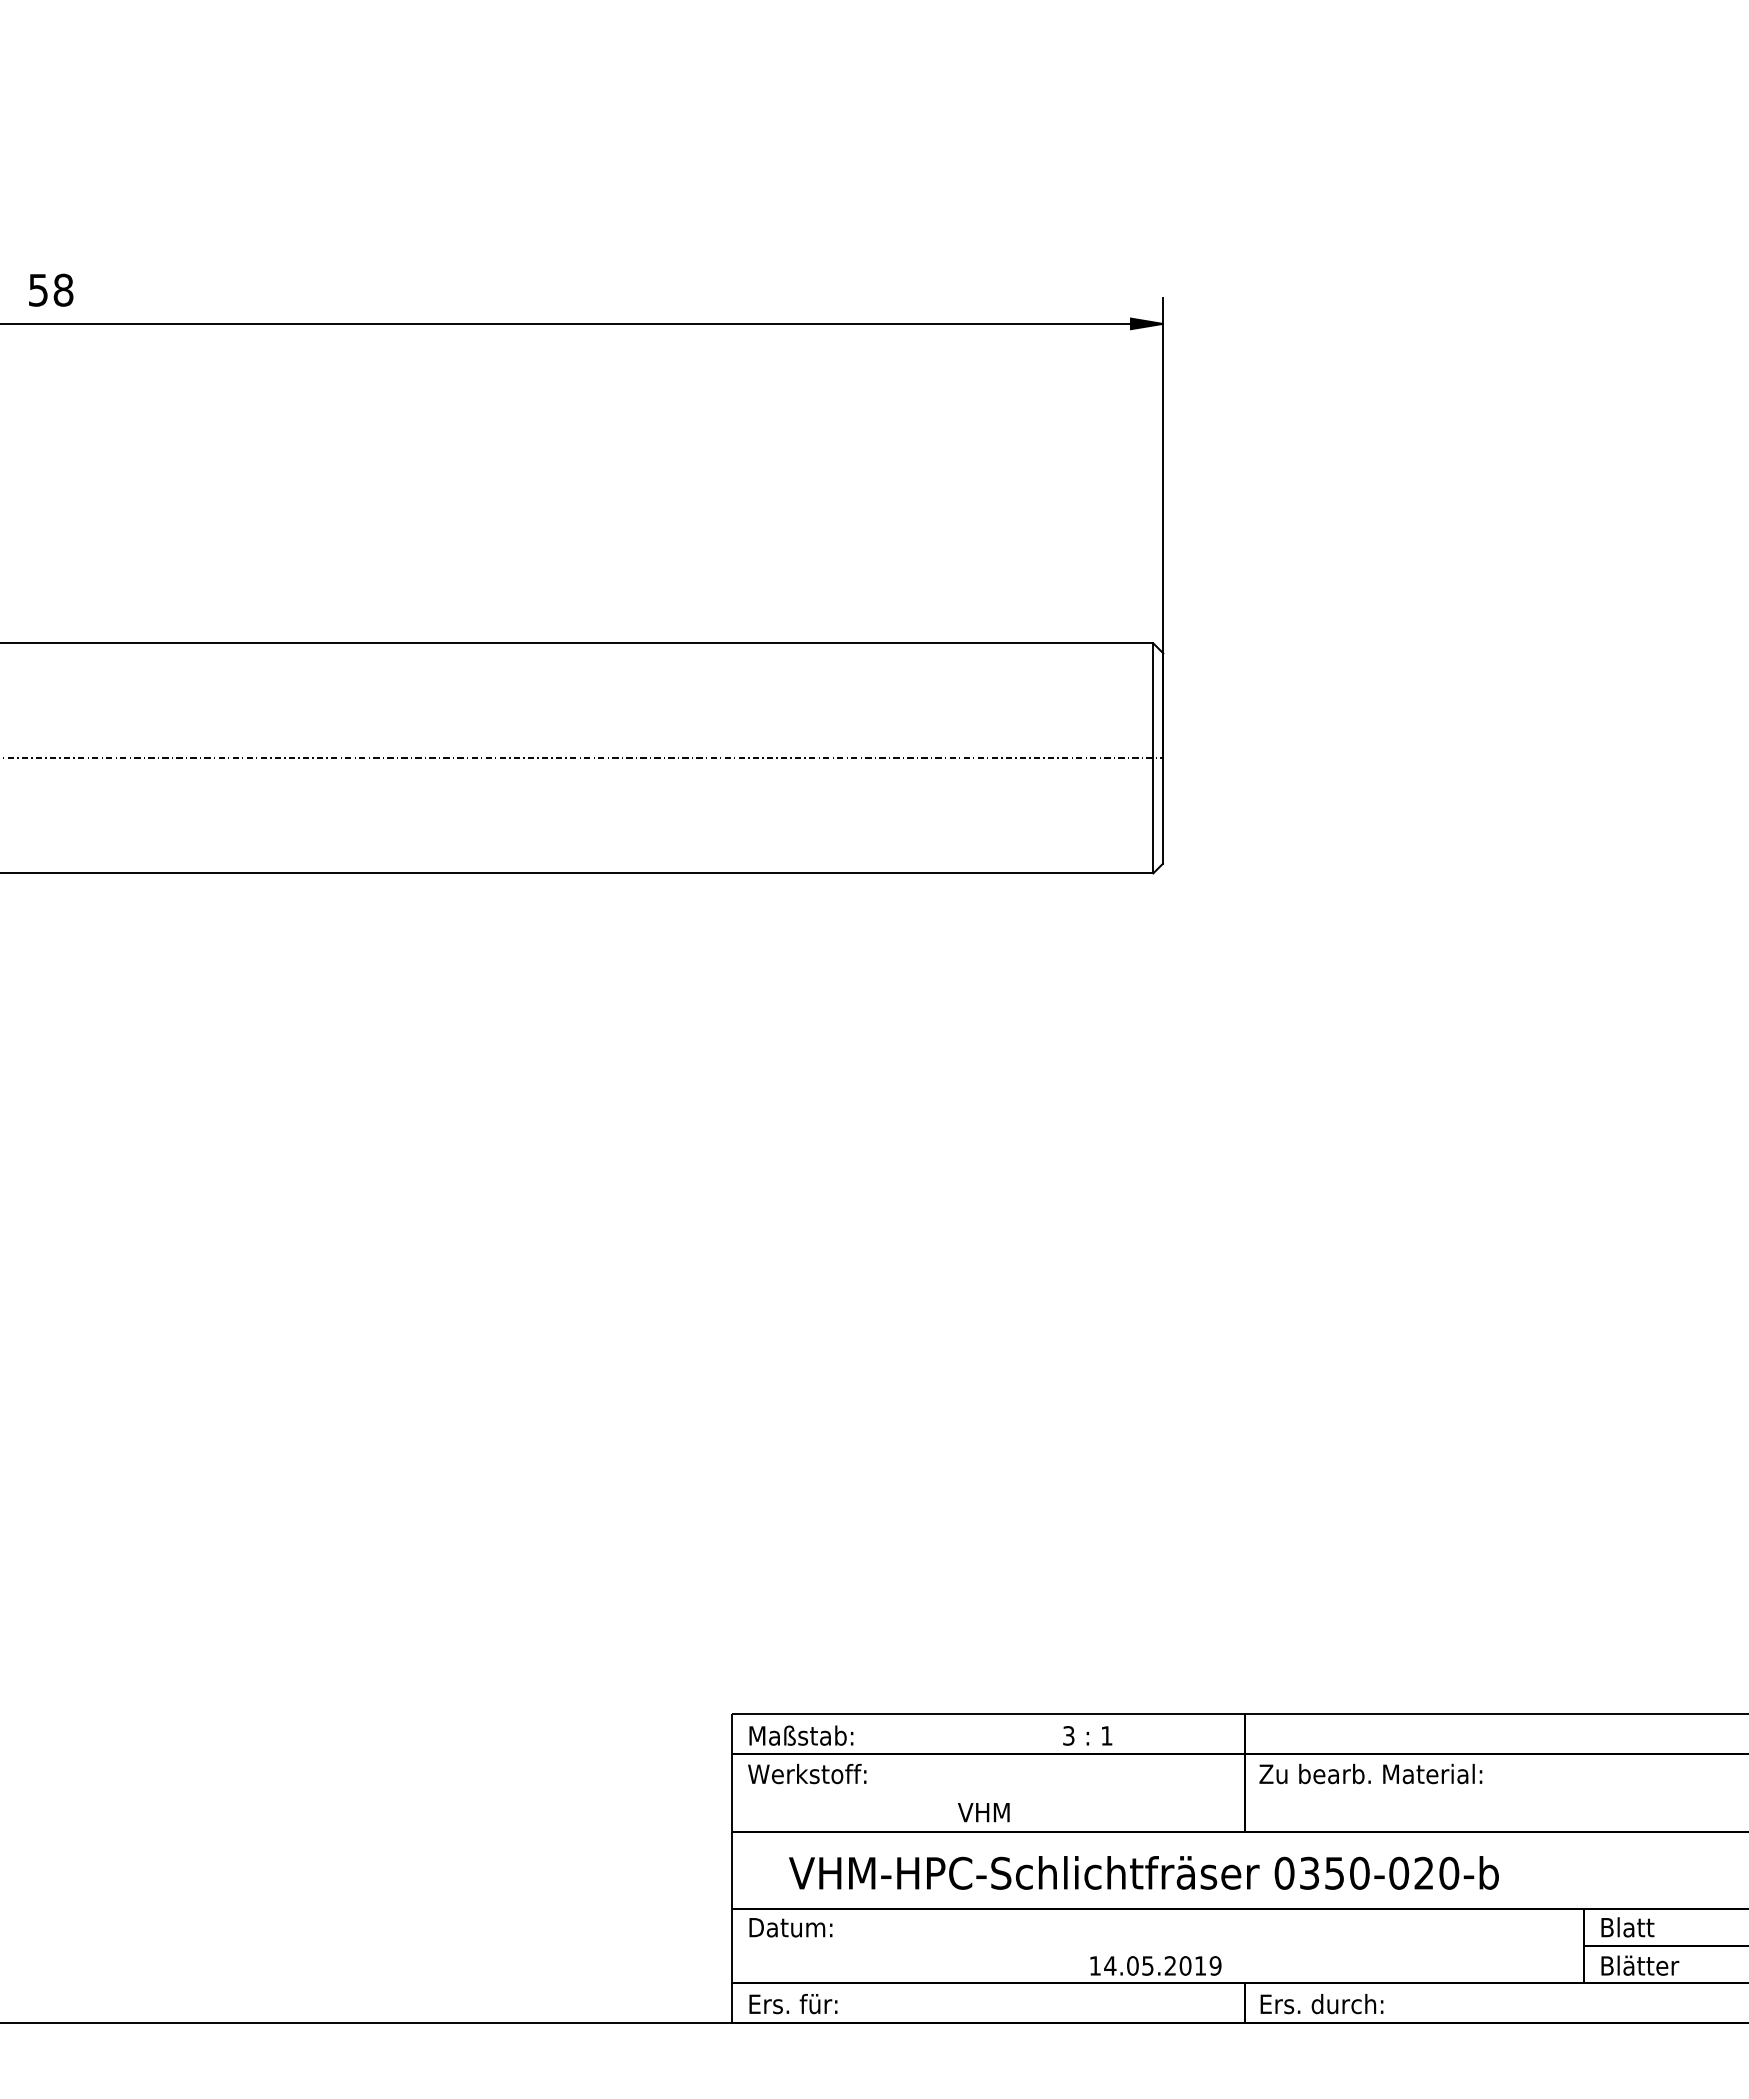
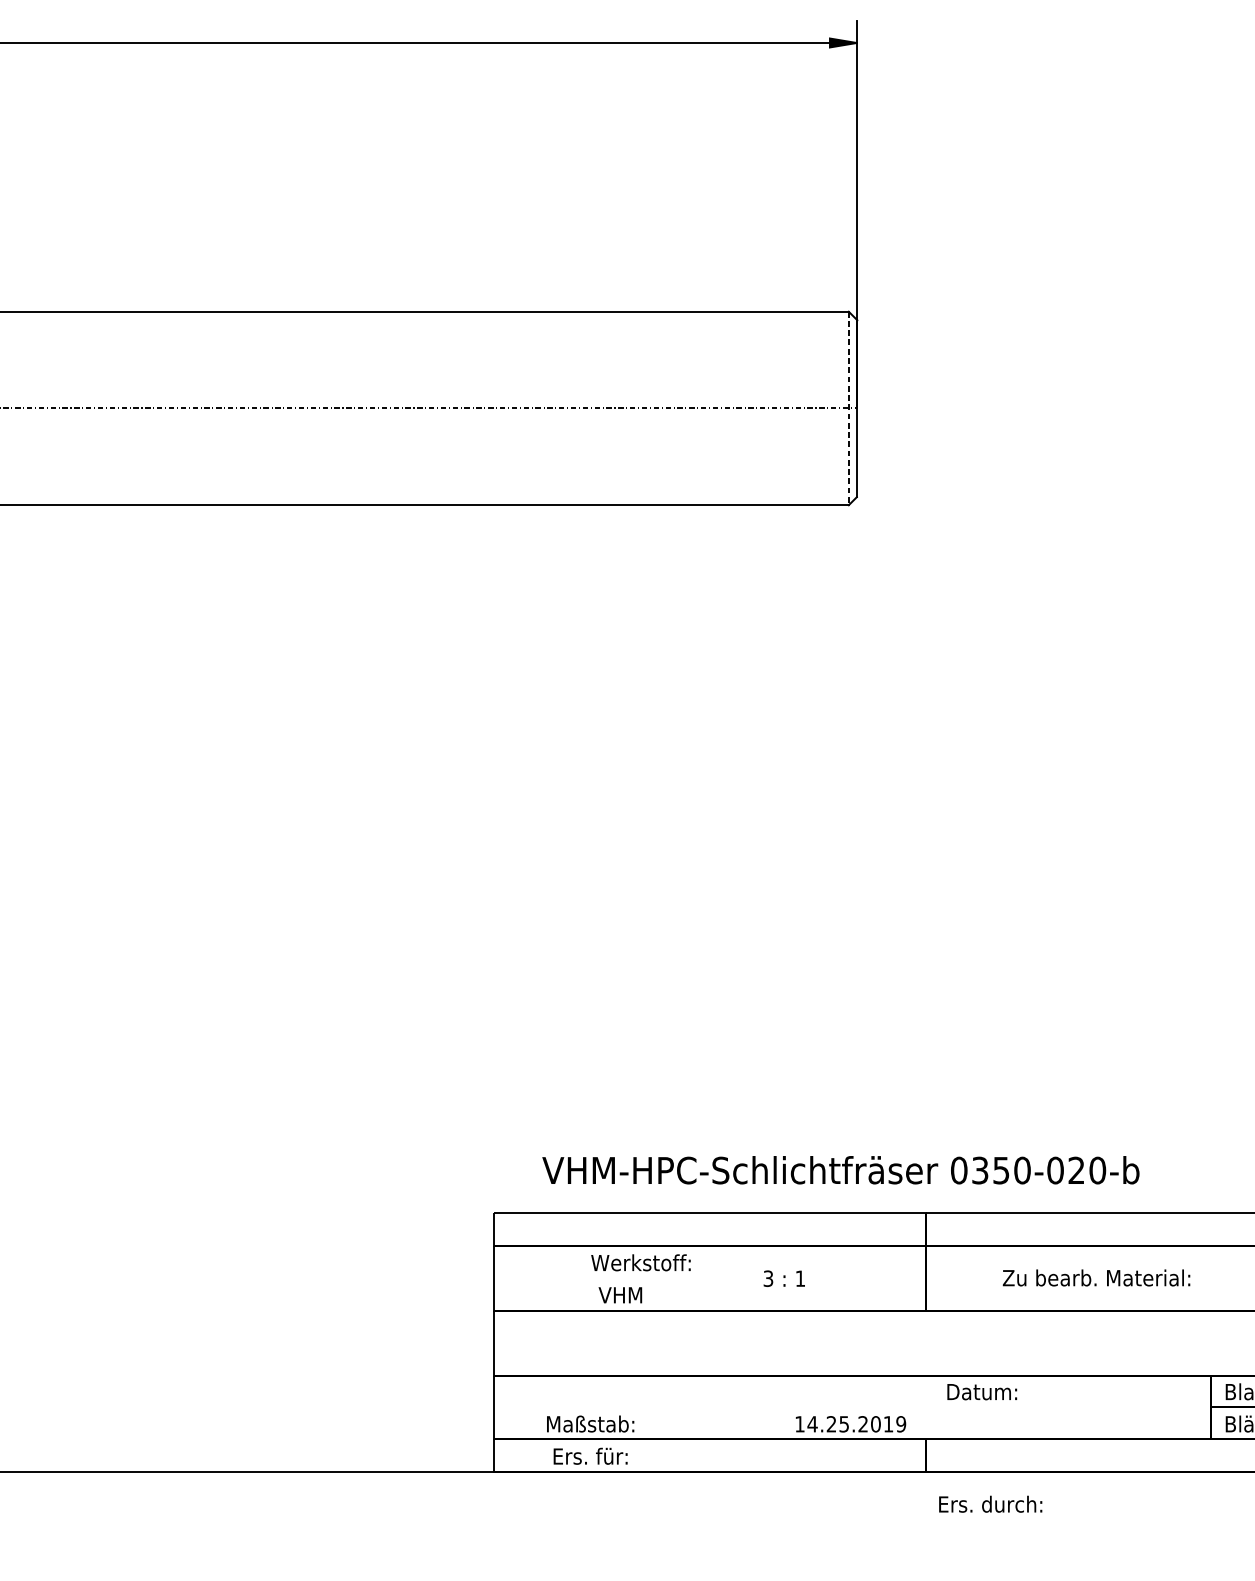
line: (1153, 758) -> (848, 408), solid -> dashed
text: (801, 1735) -> (590, 1423), moved
text: (1087, 1735) -> (784, 1278), moved
text: (807, 1773) -> (641, 1262), moved
text: (1370, 1773) -> (1096, 1277), moved
text: (983, 1812) -> (620, 1295), moved
text: (1143, 1872) -> (840, 1169), moved
text: (790, 1927) -> (981, 1391), moved
text: (1132, 1965) -> (831, 1423), 14.05.2019 -> 14.25.2019
text: (793, 2004) -> (590, 1456), moved
text: (1321, 2004) -> (990, 1504), moved

